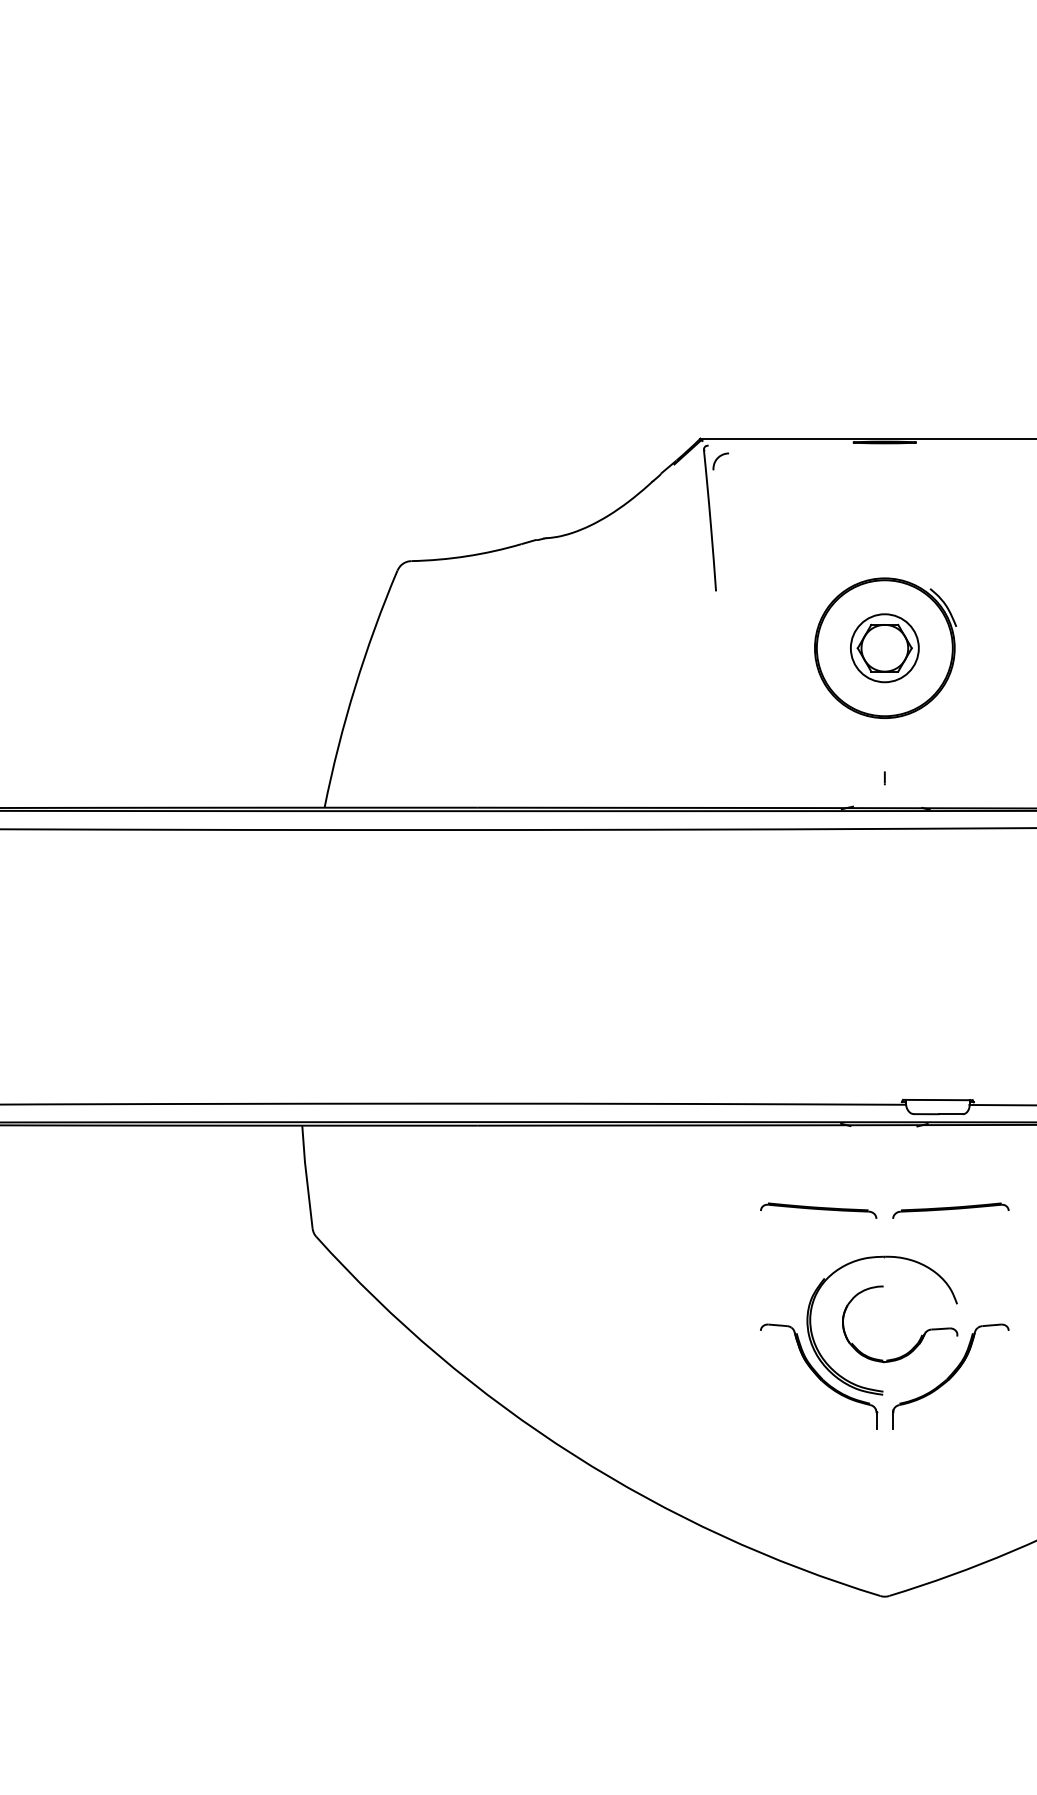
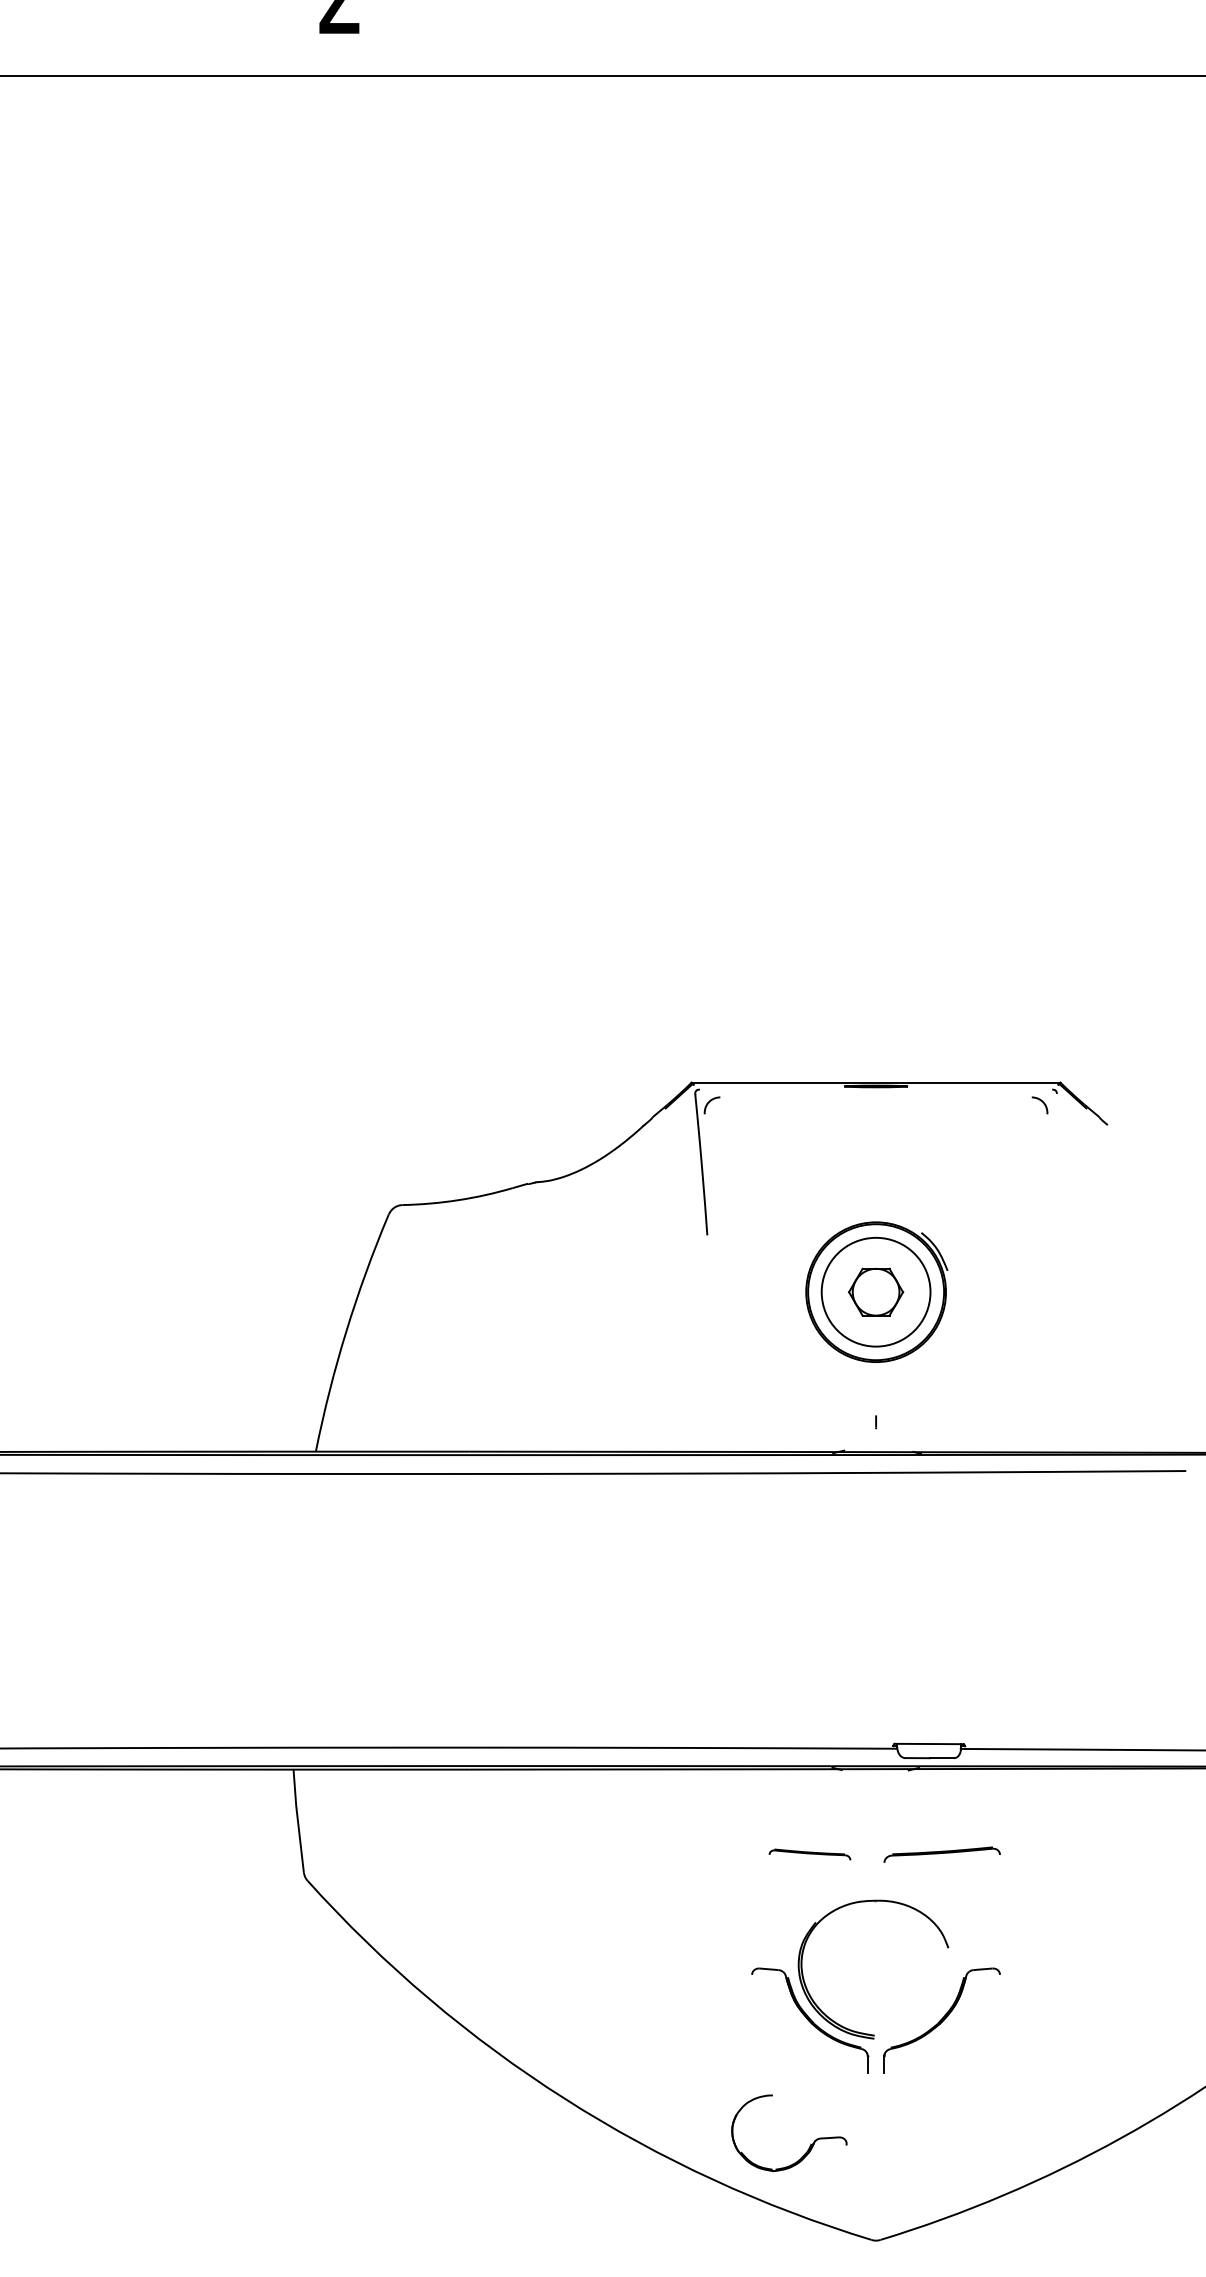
circle: (885, 648) -> (876, 1292), size x1.6
part: (818, 1210) -> (809, 1854), size x0.7
part: (921, 1334) -> (810, 2143), moved

